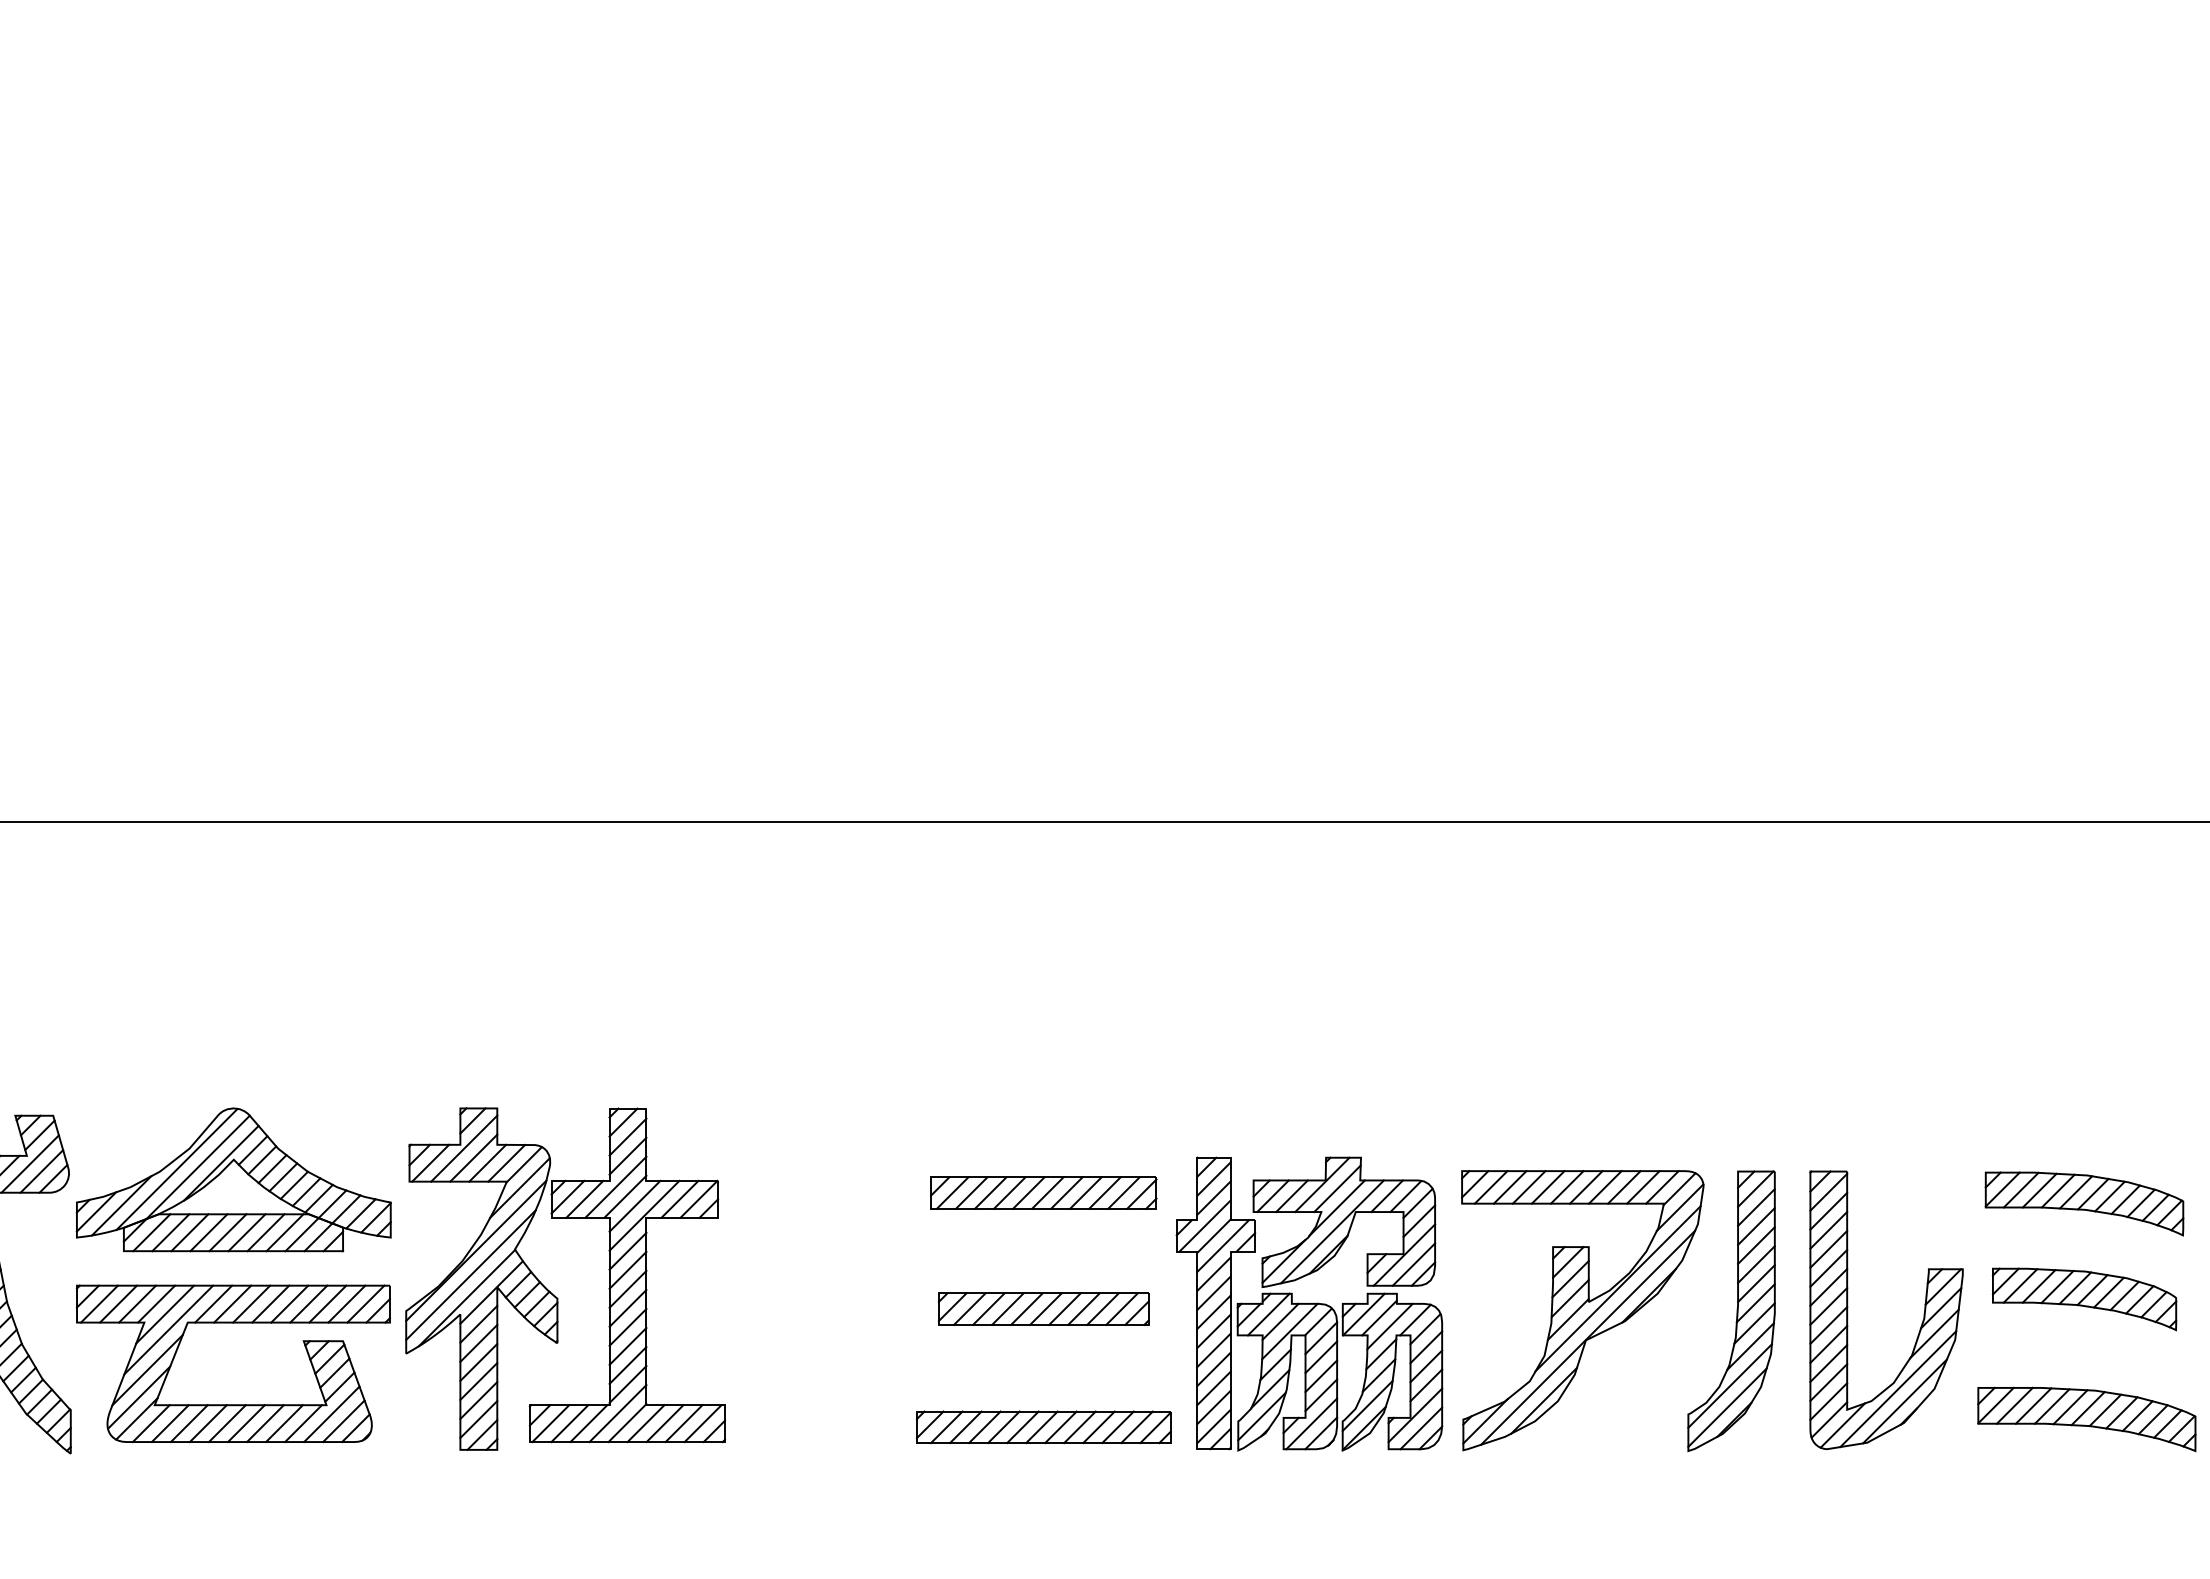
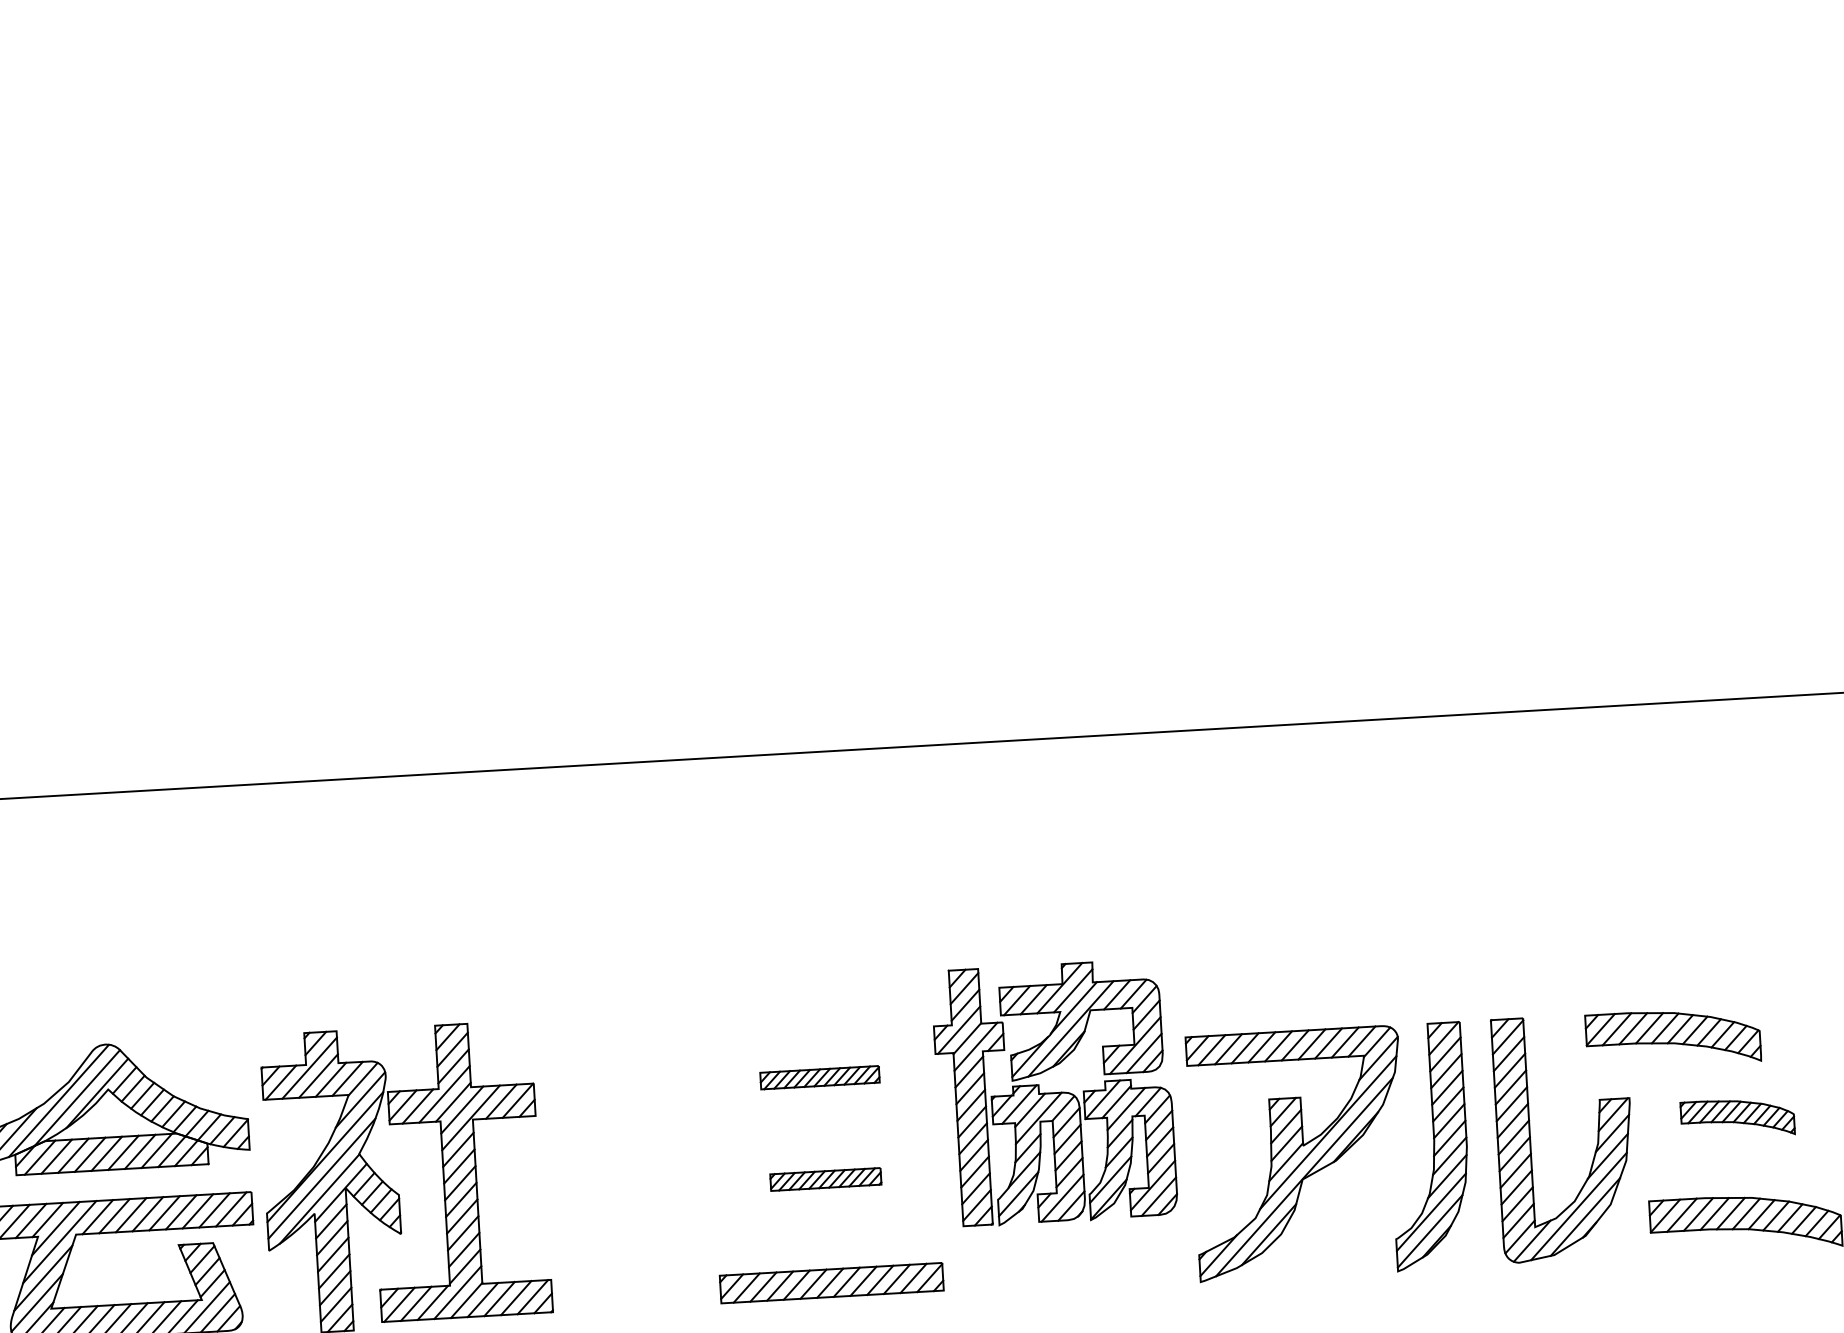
part: (1043, 1192) -> (819, 1077), size x0.6
part: (2084, 1203) -> (1673, 1037), moved
part: (2084, 1299) -> (1737, 1118), size x0.7
part: (1309, 1303) -> (1054, 1092), moved
part: (1043, 1308) -> (825, 1179), size x0.6

